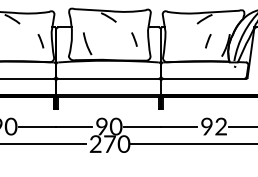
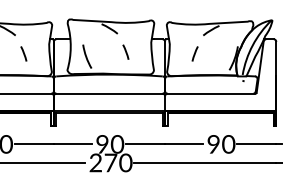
line: (134, 38) -> (125, 51), moved
line: (40, 40) -> (23, 53), moved
line: (207, 40) -> (194, 53), moved
text: (220, 126) -> (228, 144), 92 -> 90

